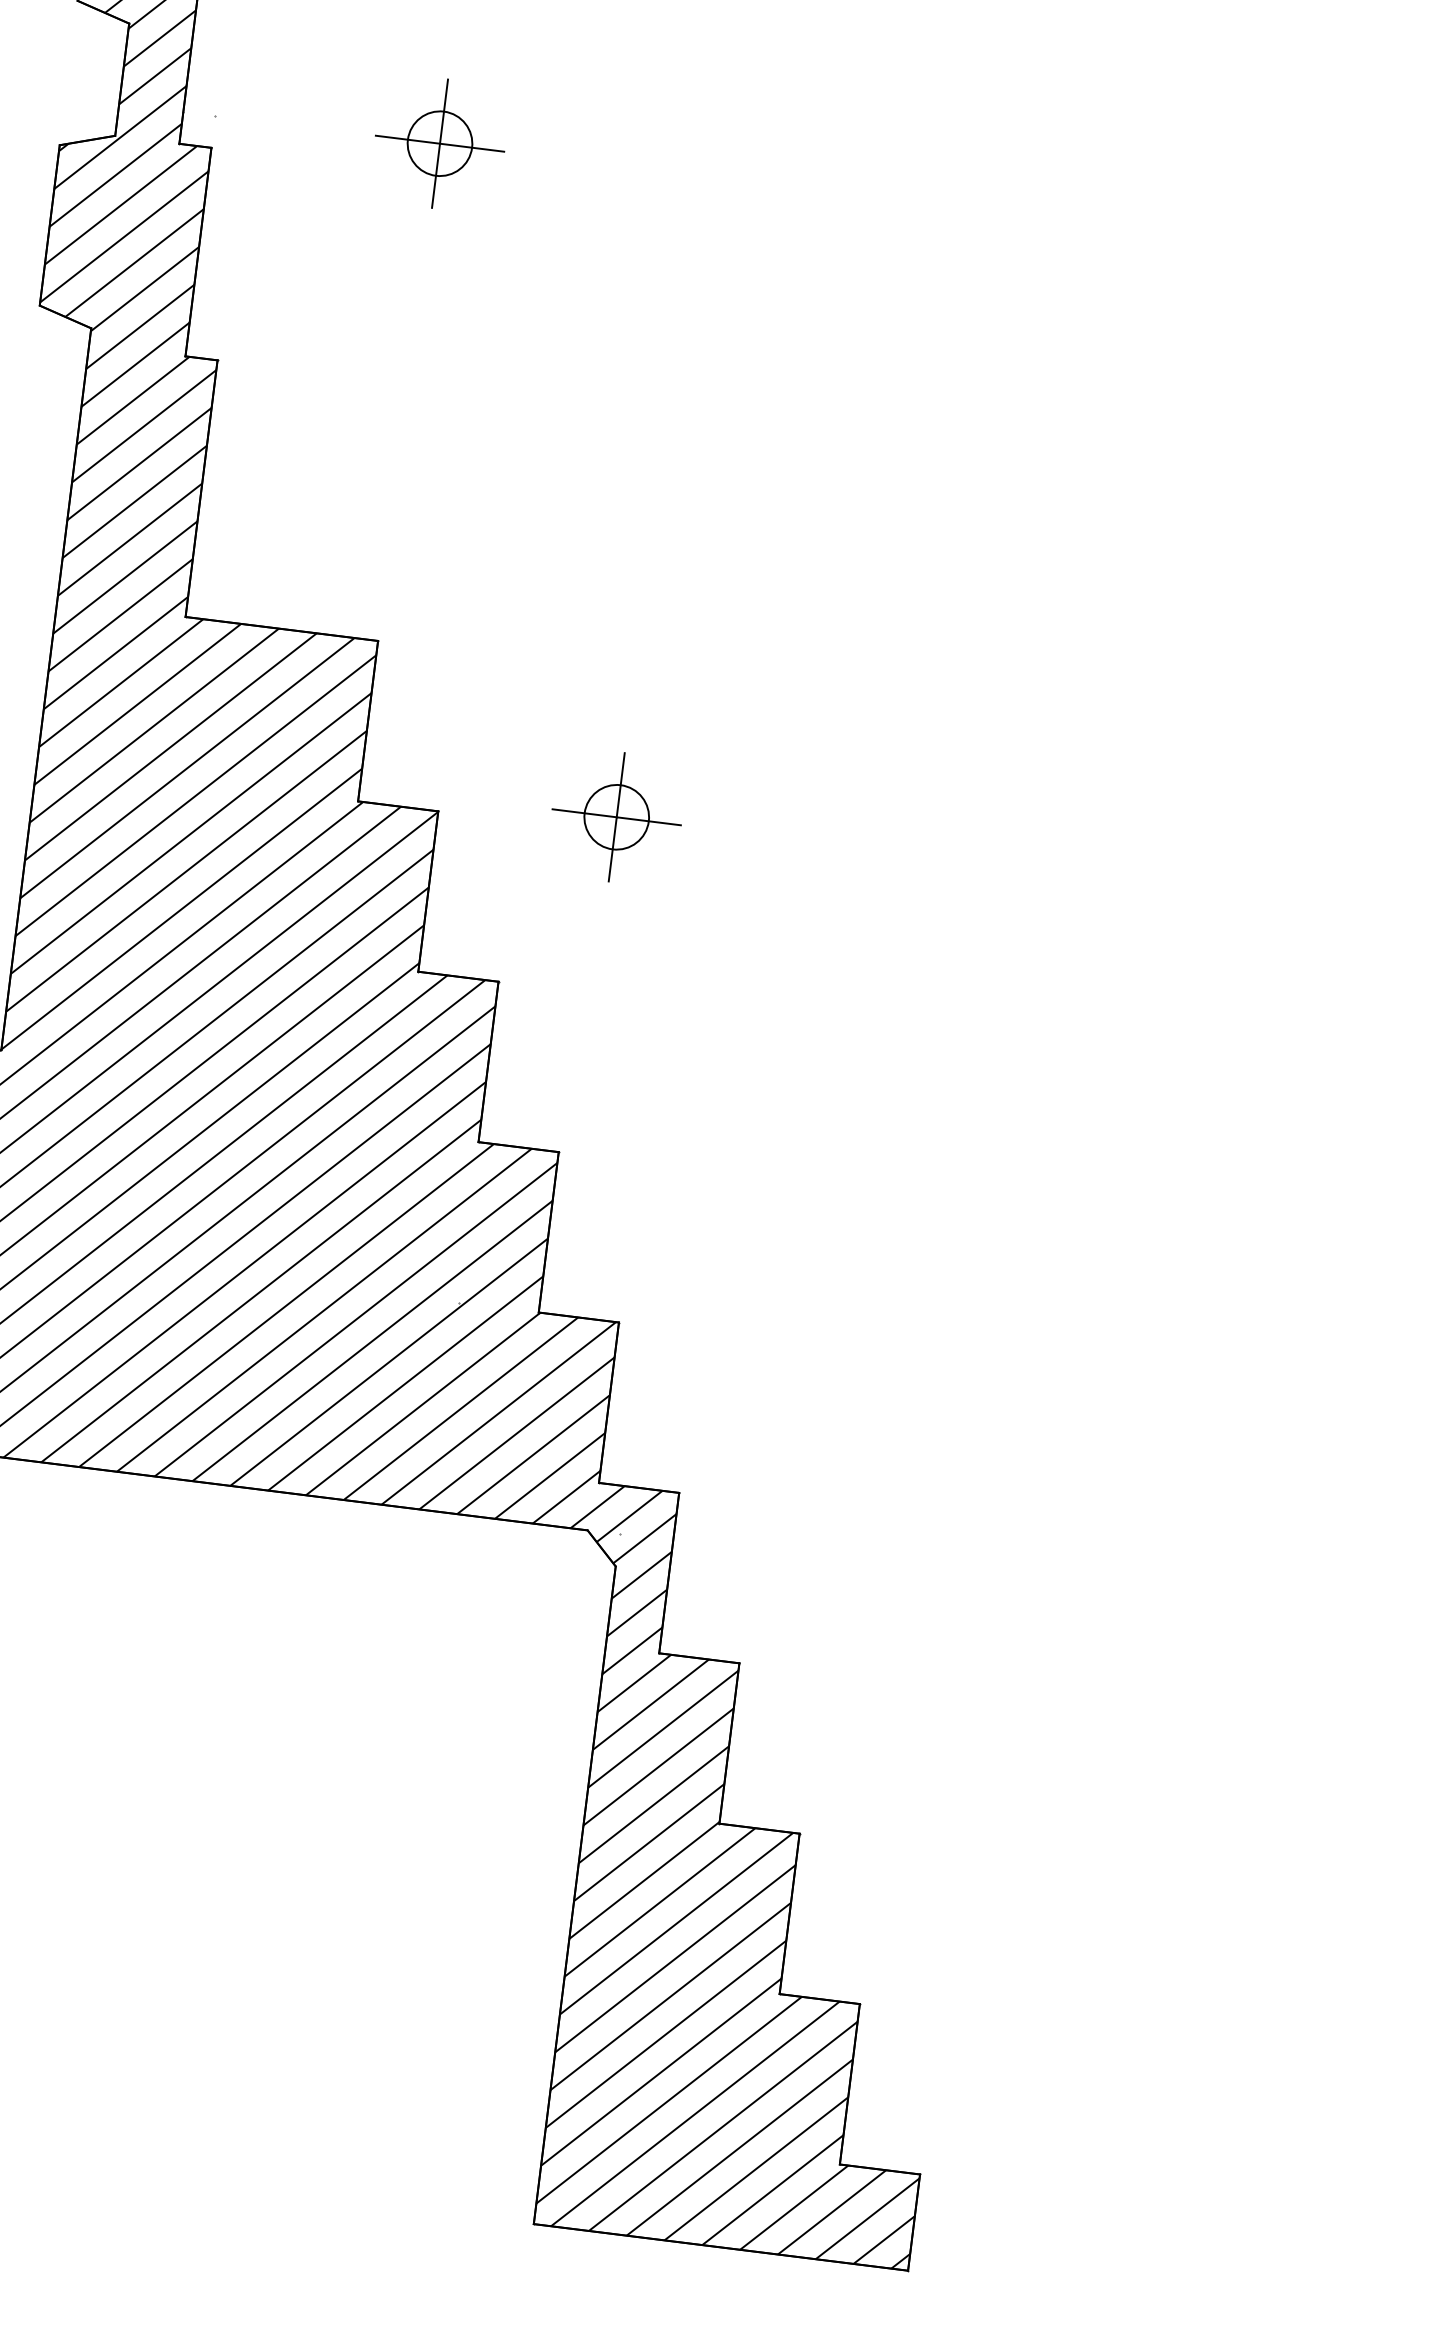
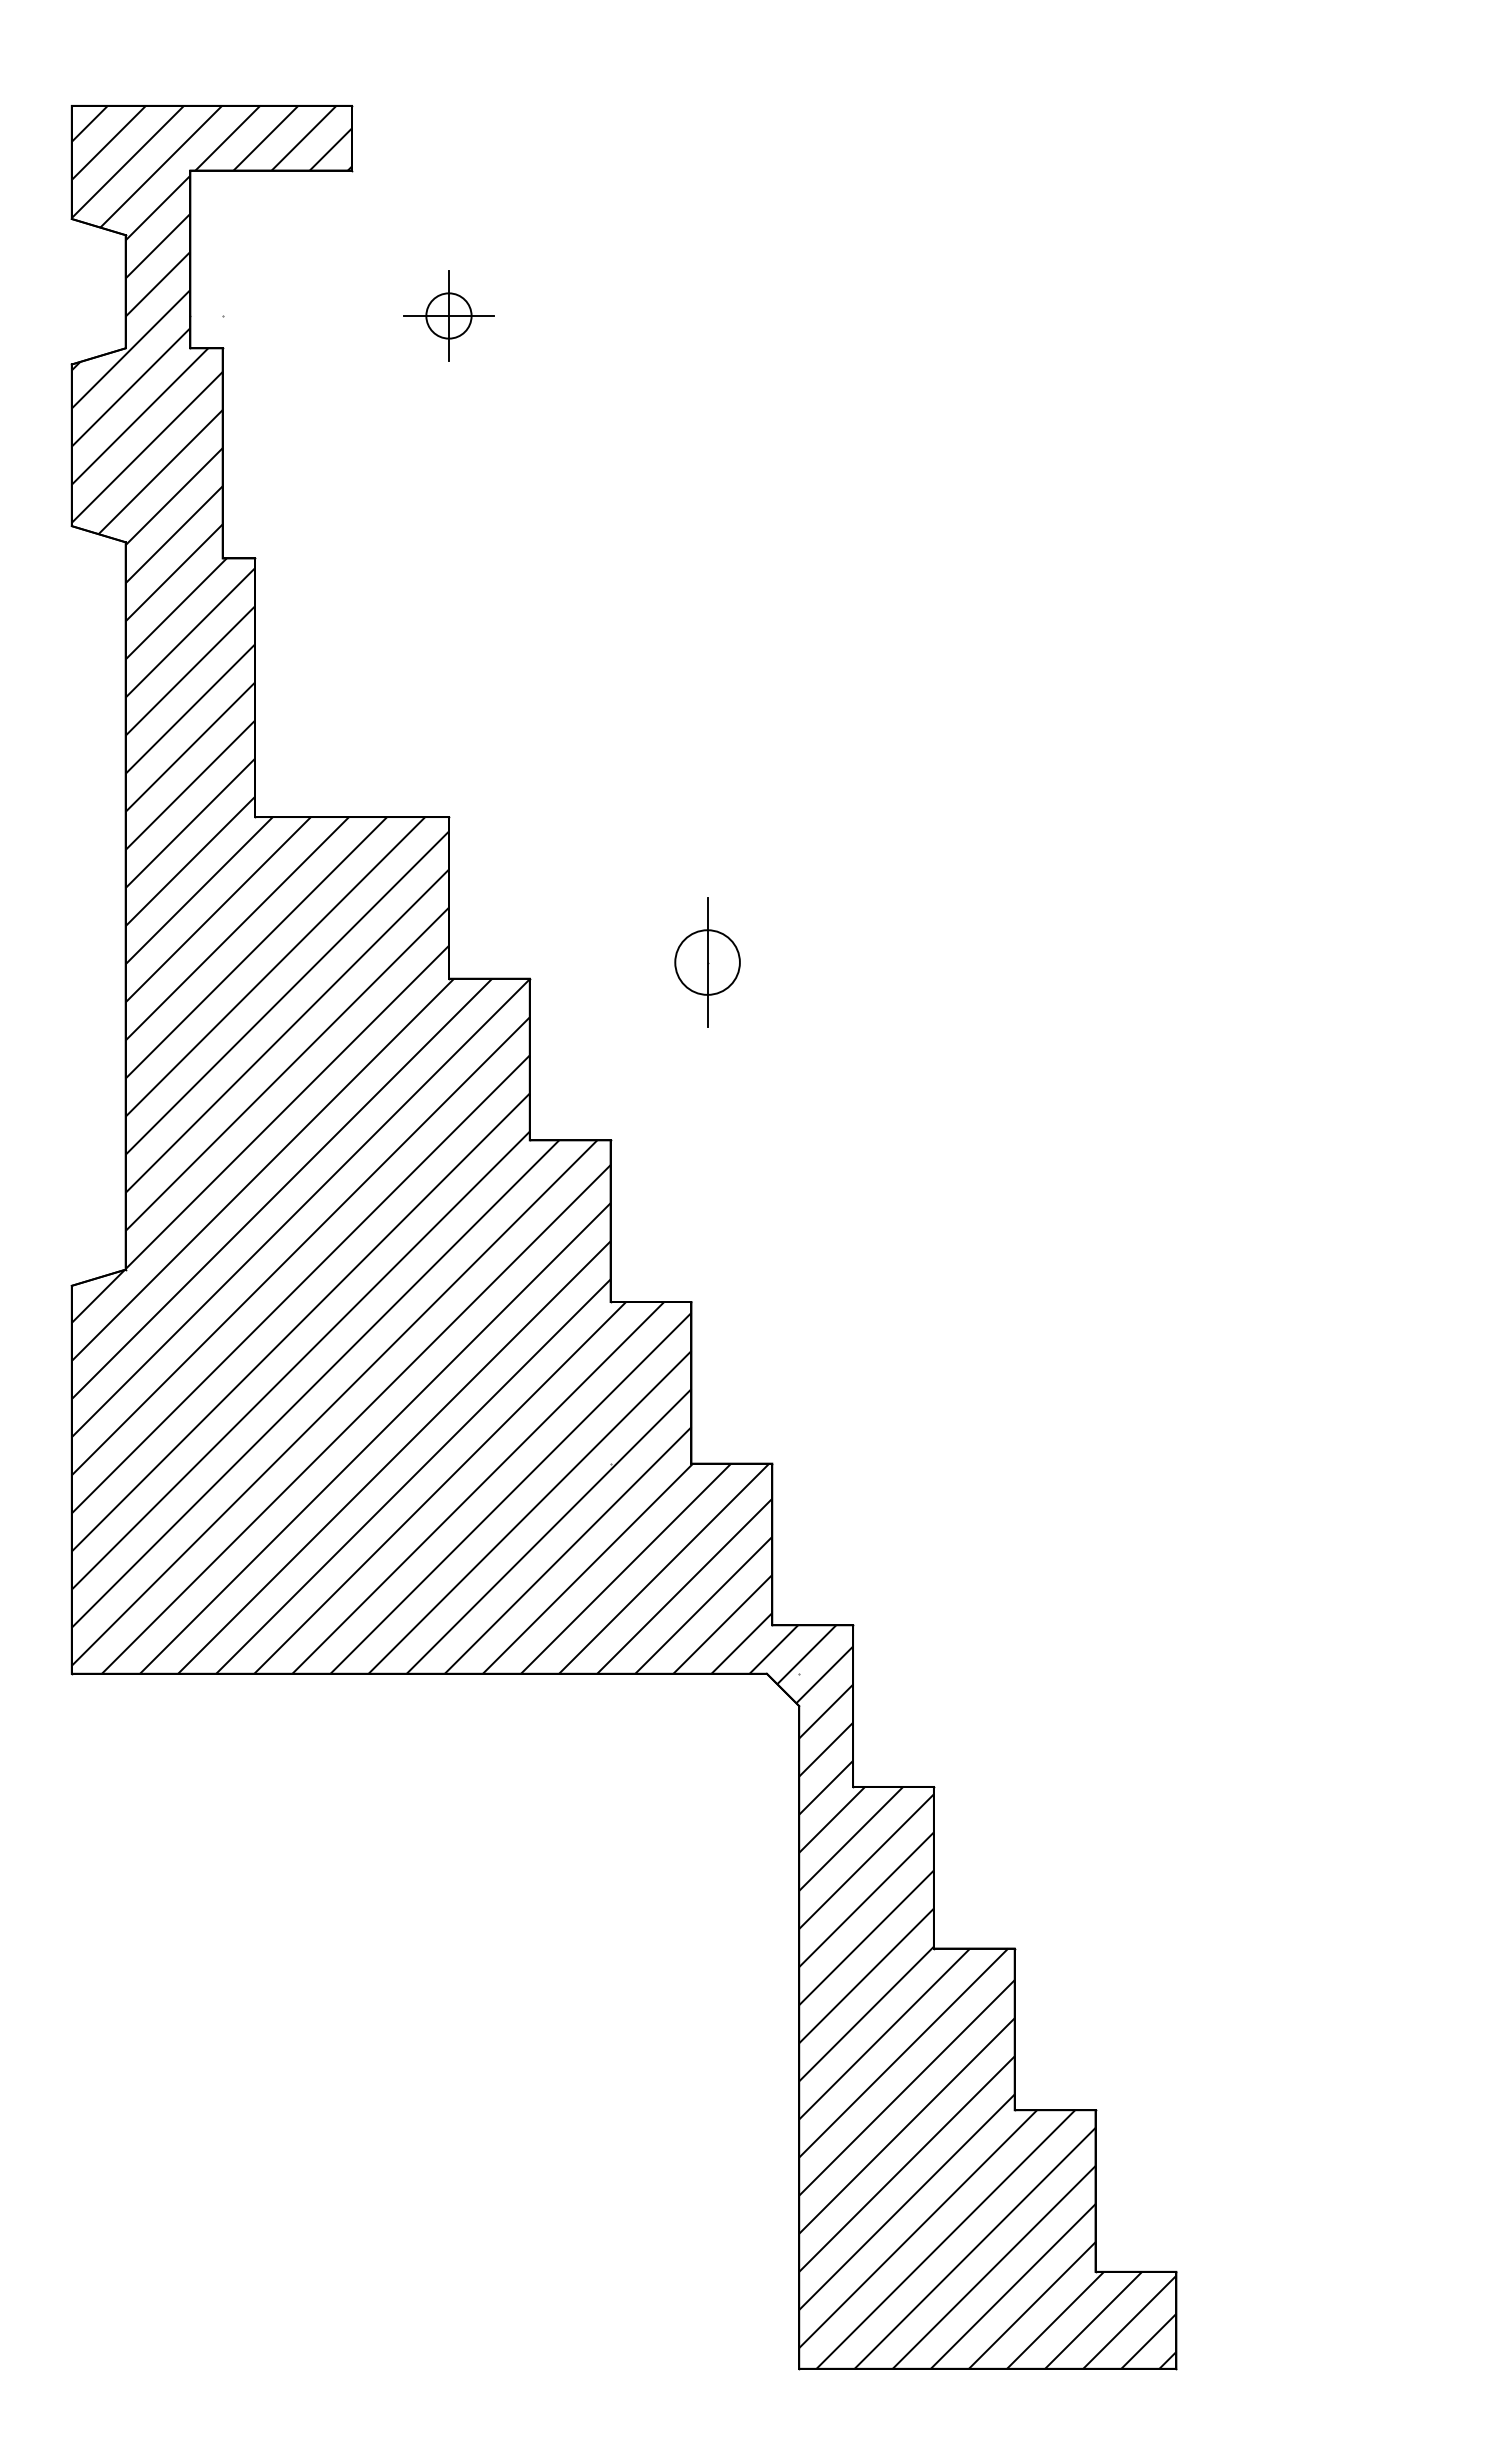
part: (439, 143) -> (448, 315), size x0.7
line: (616, 817) -> (707, 962), removed

